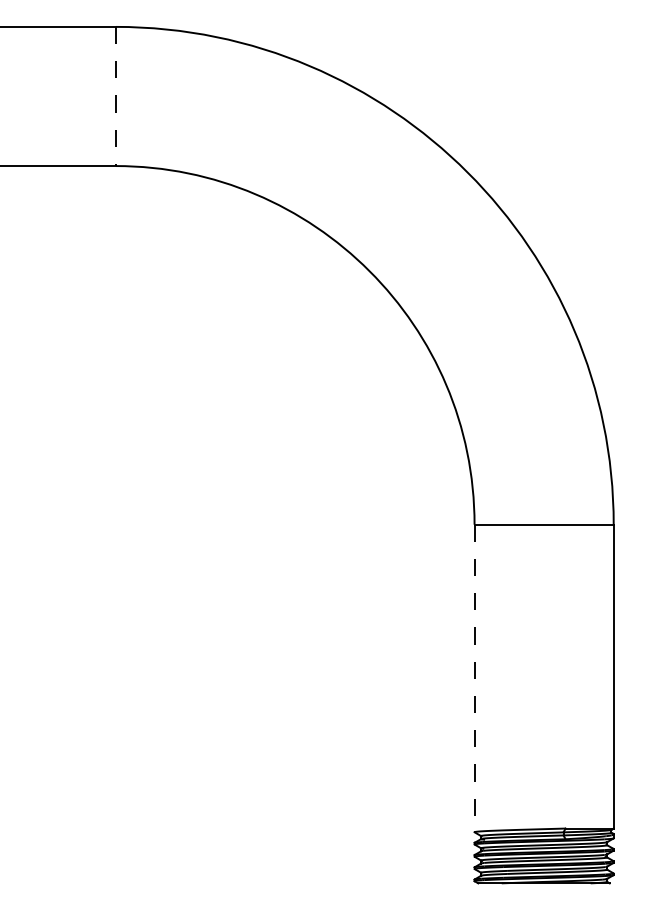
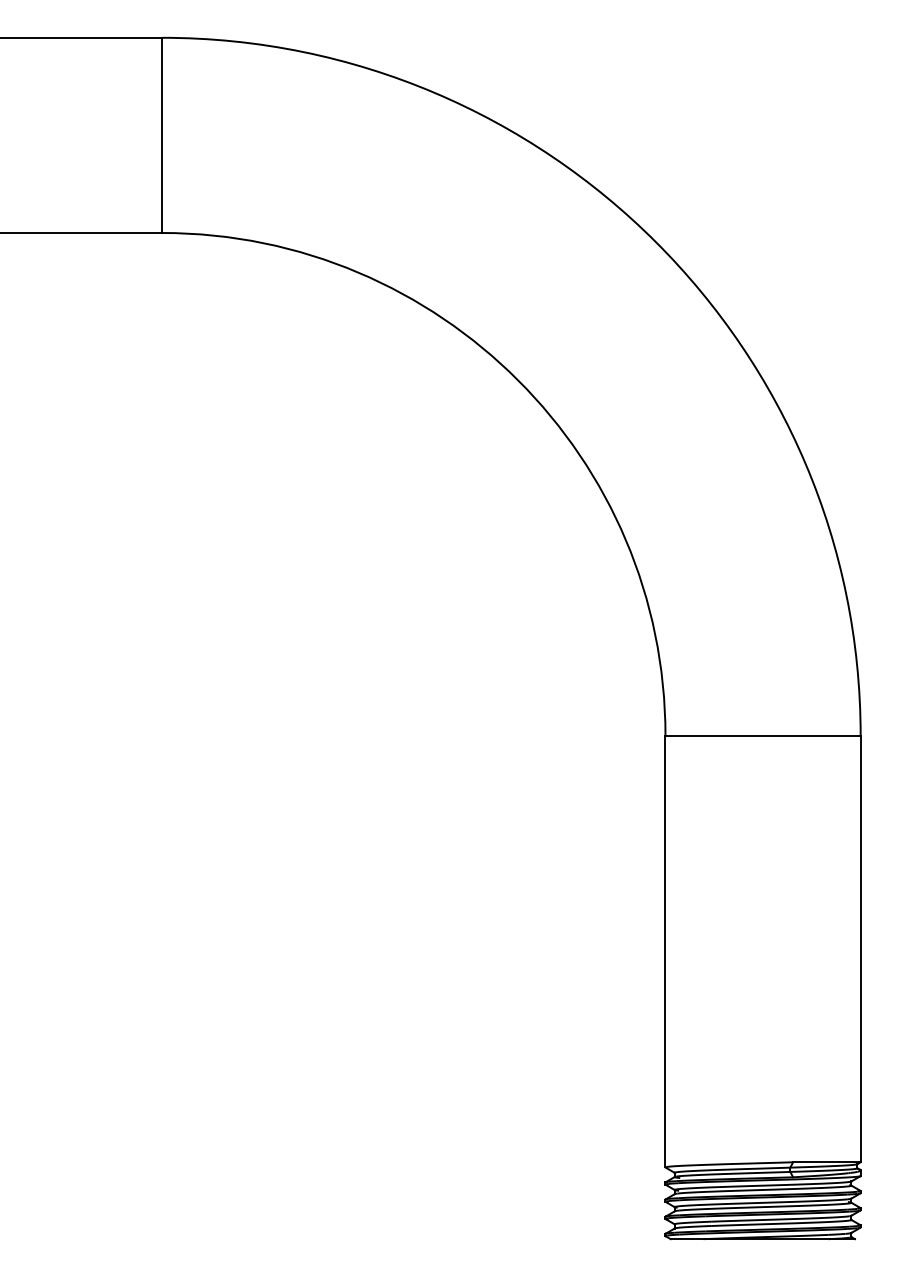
line: (115, 96) -> (162, 135), dashed -> solid
line: (474, 678) -> (665, 951), dashed -> solid

